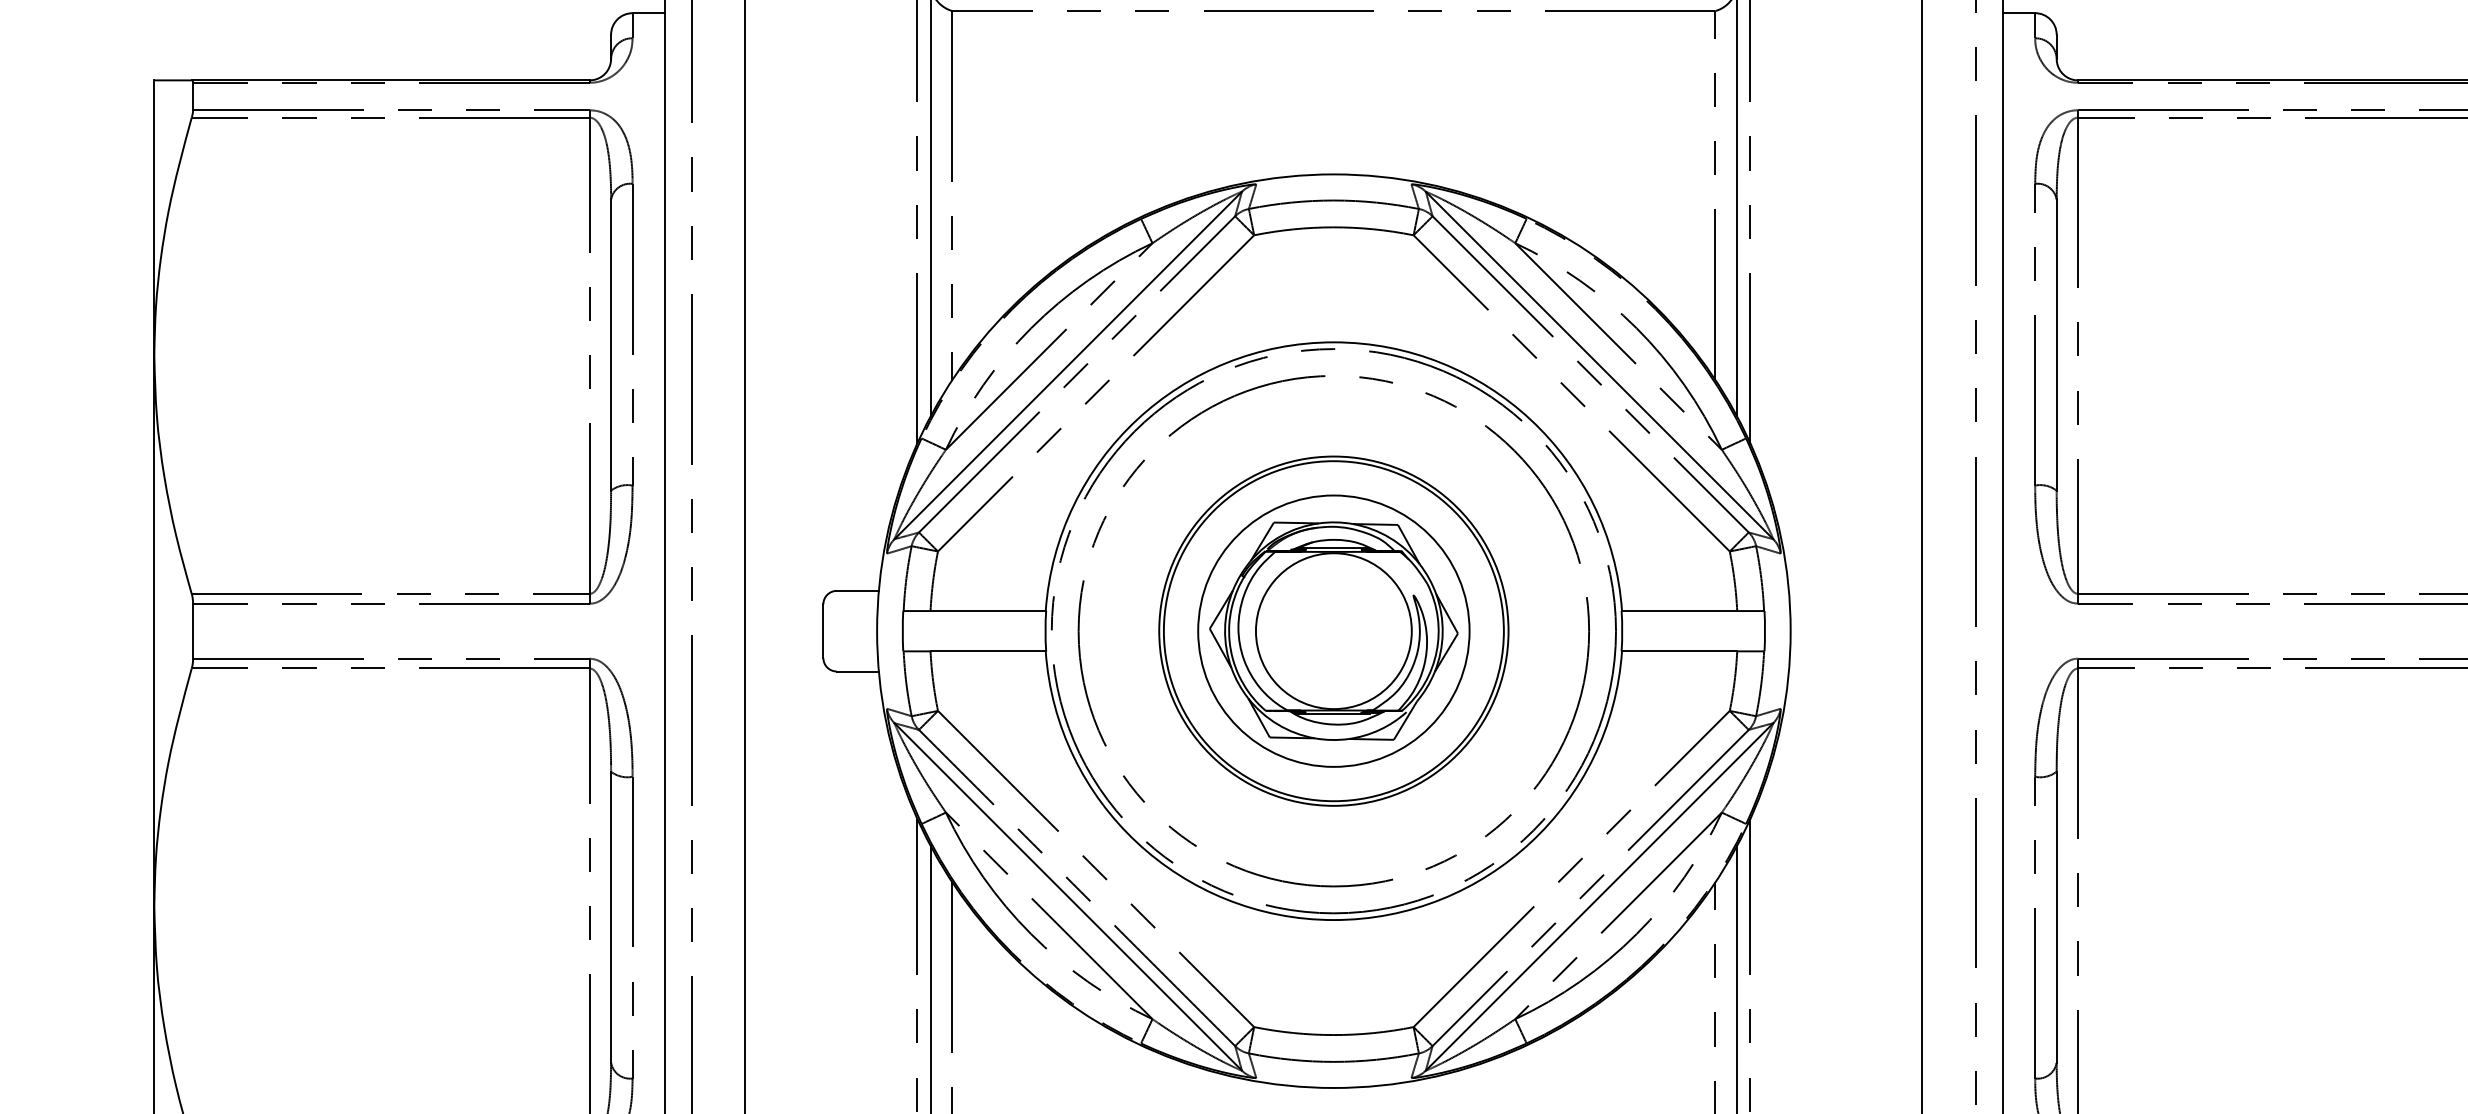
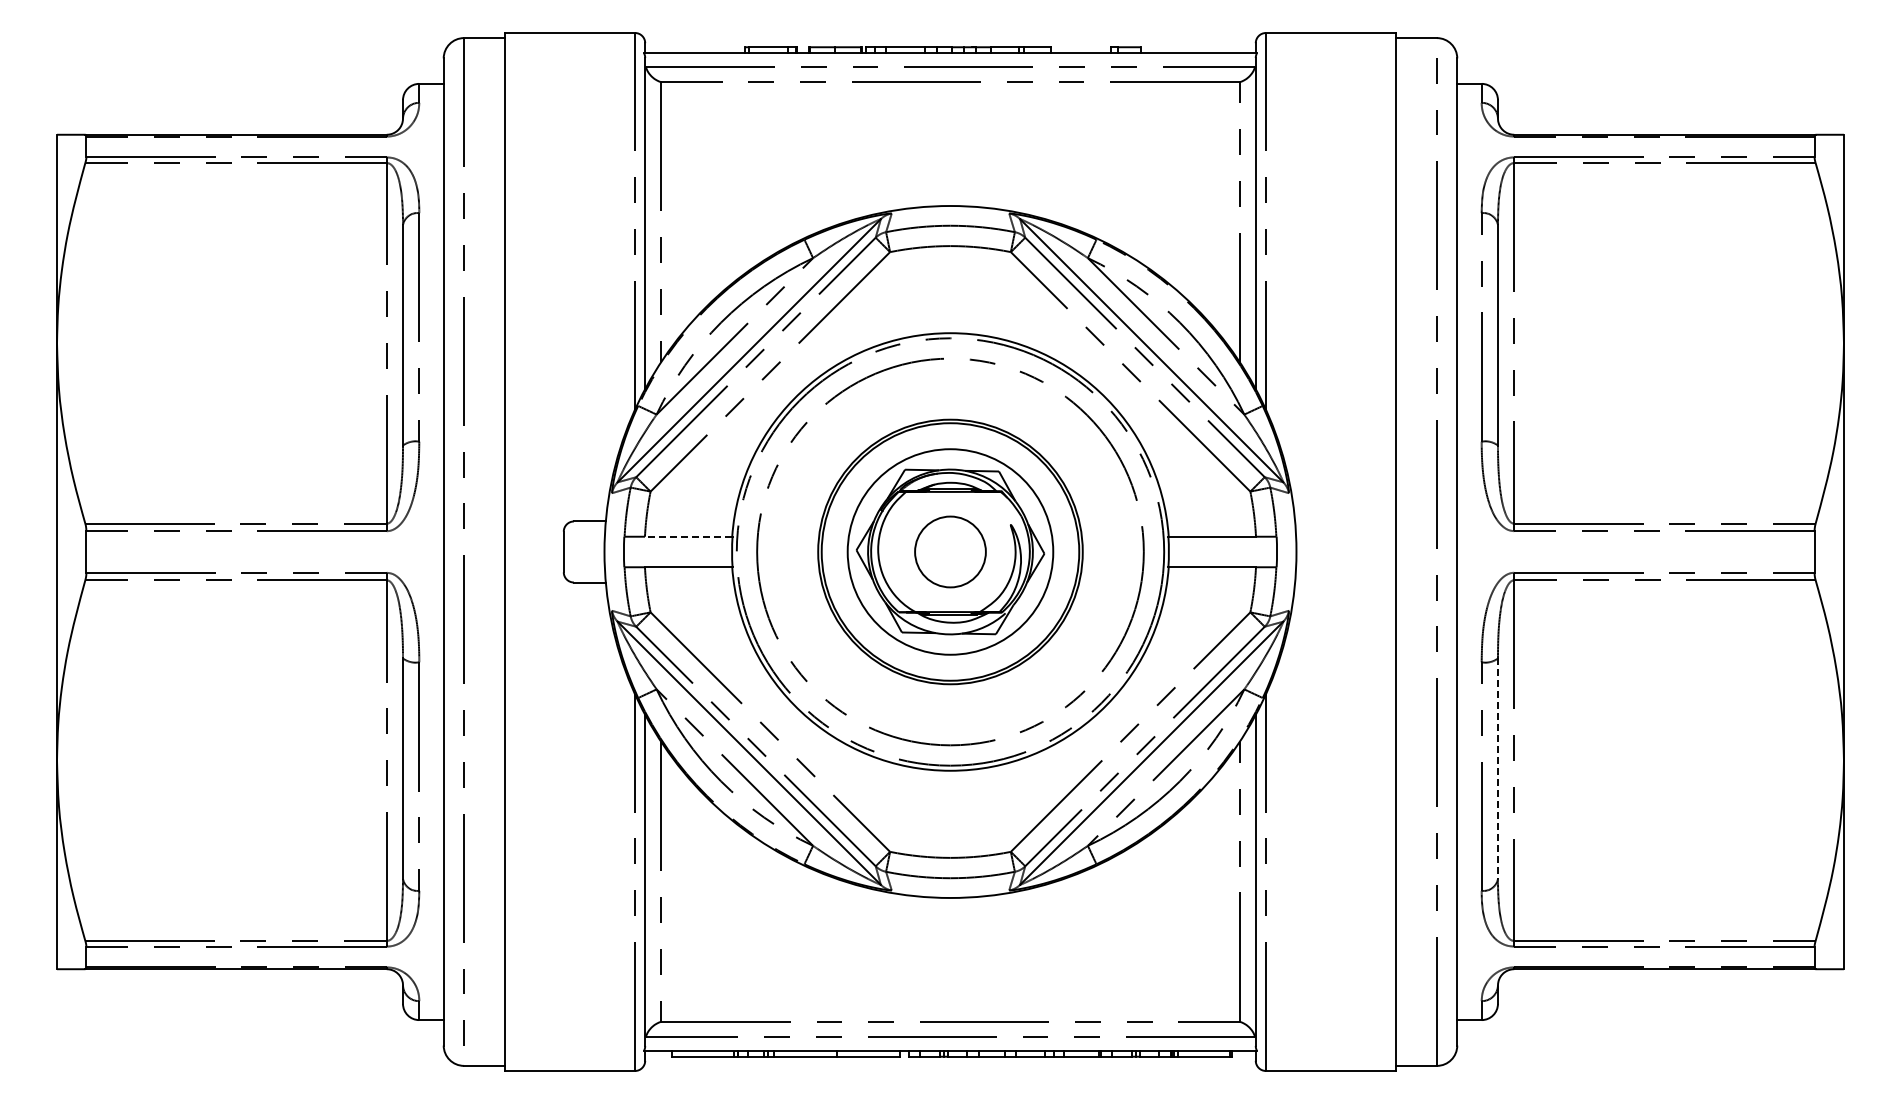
line: (988, 610) -> (688, 536), solid -> dashed
circle: (1333, 630) -> (950, 551), size x0.6
line: (2056, 918) -> (1497, 769), solid -> dashed

